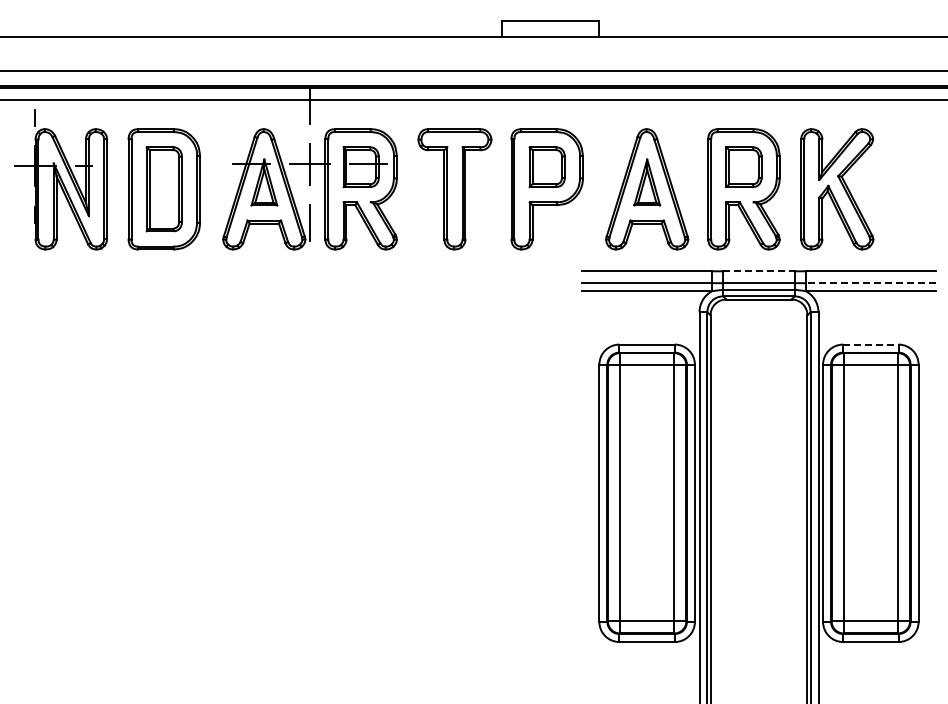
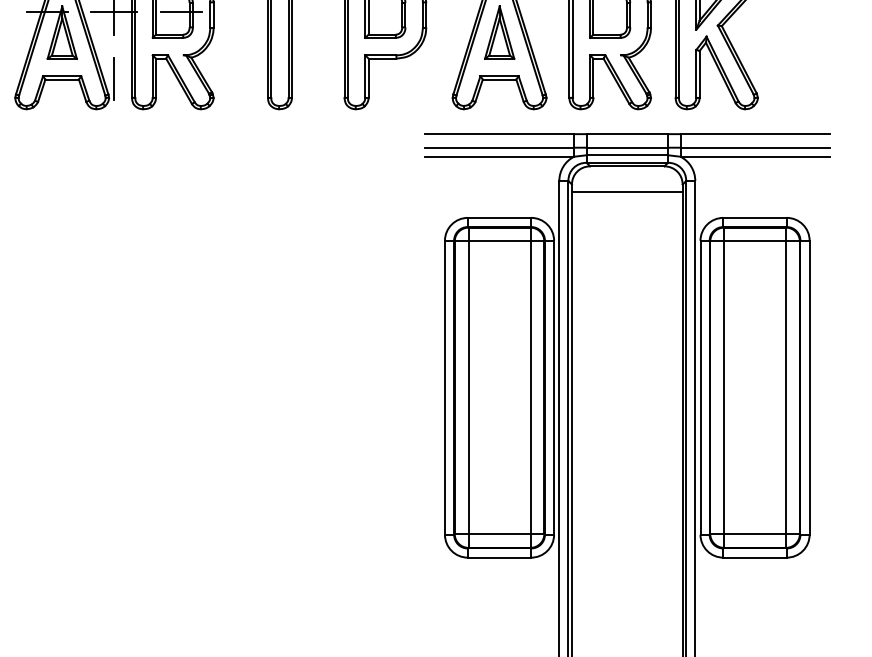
line: (758, 271) -> (626, 134), dashed -> solid
line: (870, 283) -> (754, 148), dashed -> solid
line: (758, 321) -> (626, 191), added
line: (870, 344) -> (754, 217), dashed -> solid

